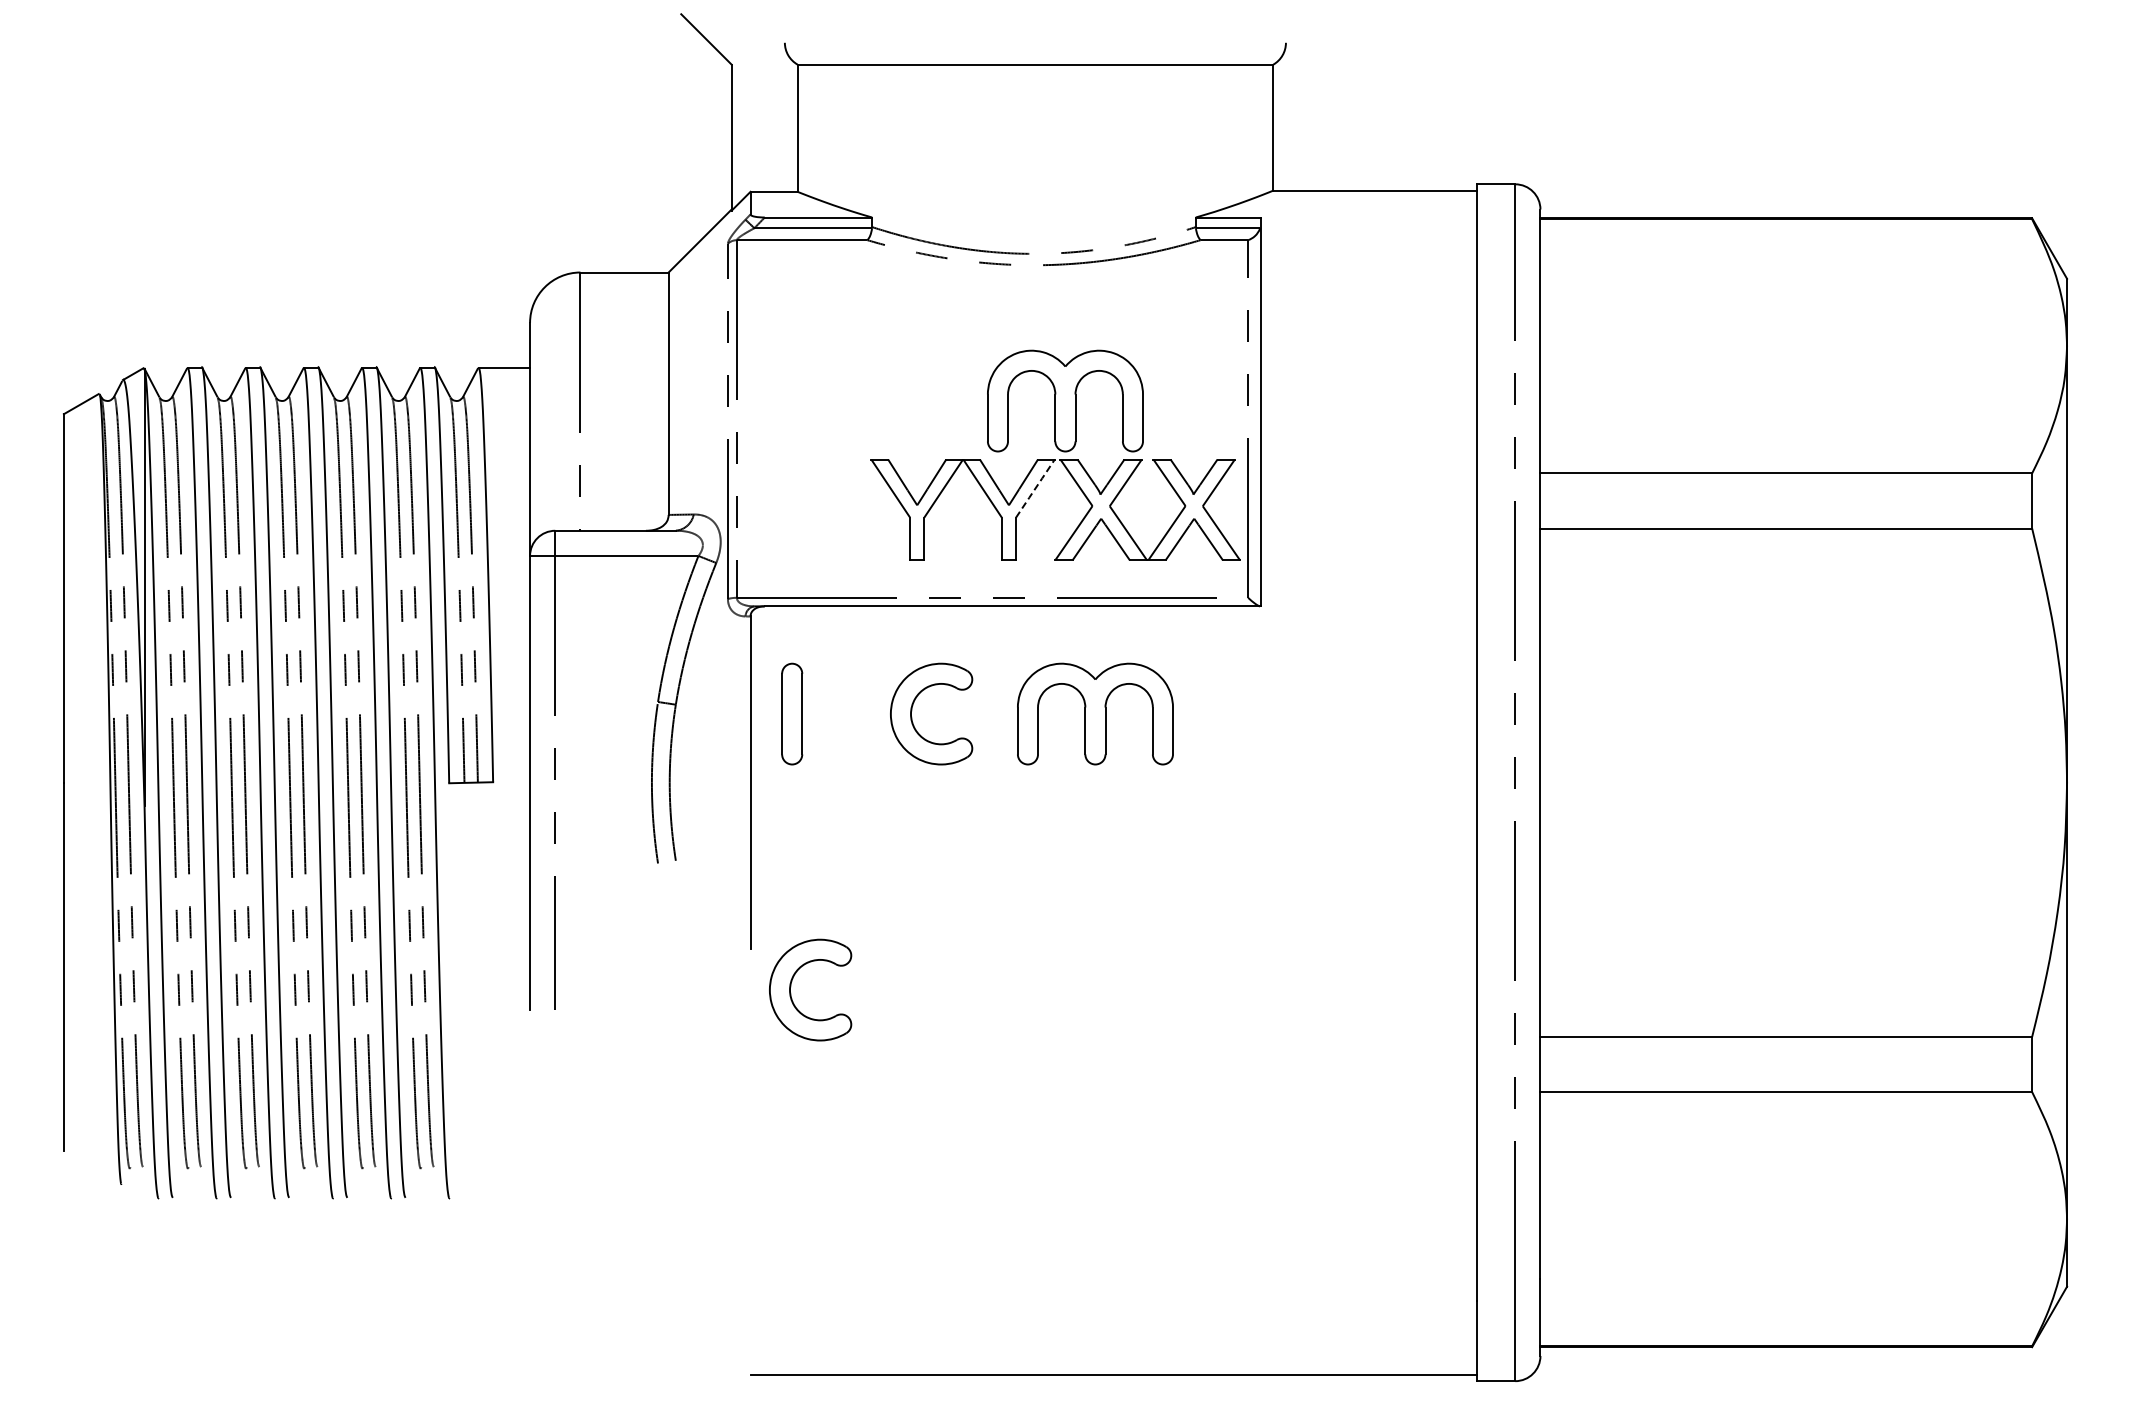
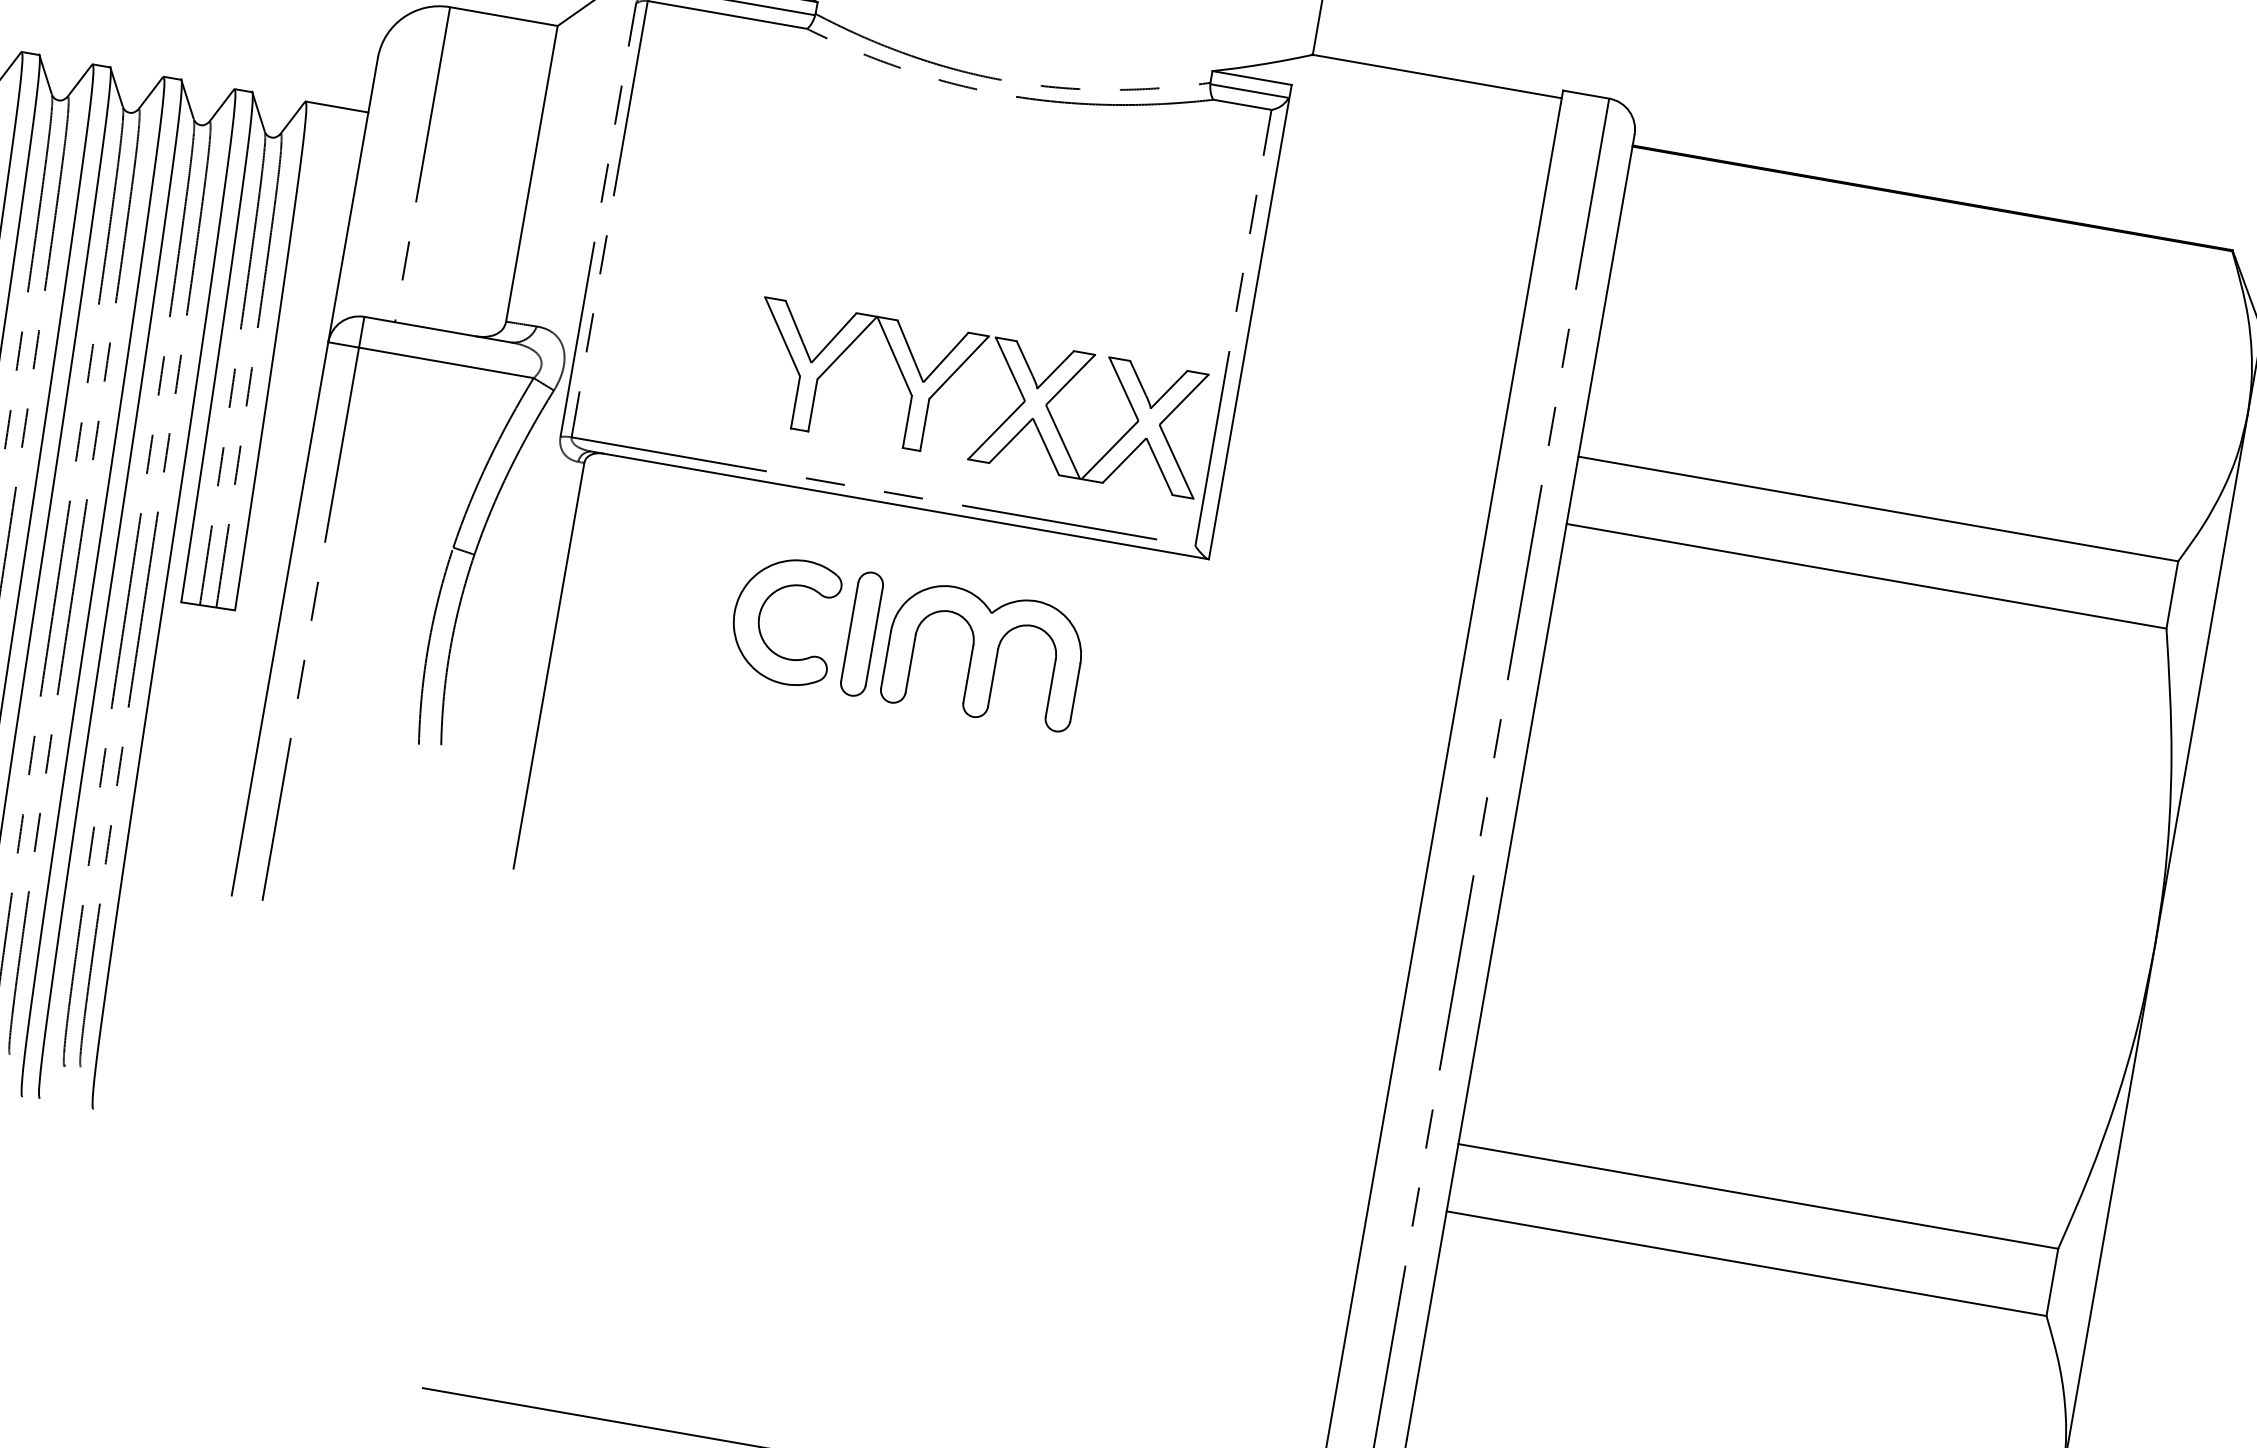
part: (1065, 400) -> (1014, 266), removed
line: (1035, 488) -> (959, 367), dashed -> solid
part: (792, 713) -> (862, 633), moved
part: (791, 986) -> (555, 923), removed

